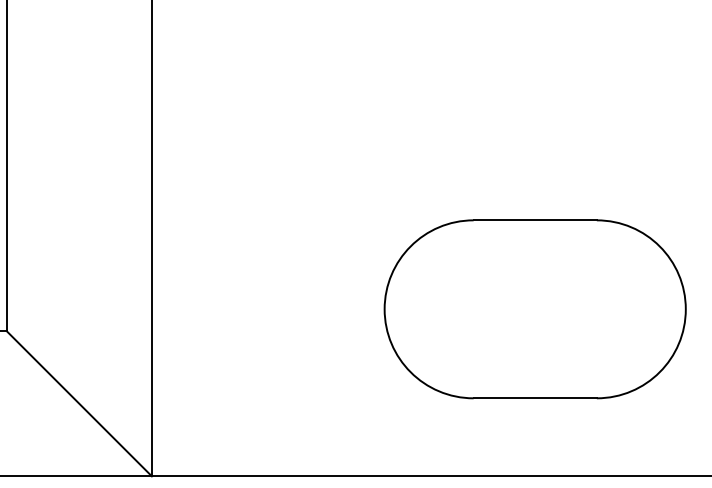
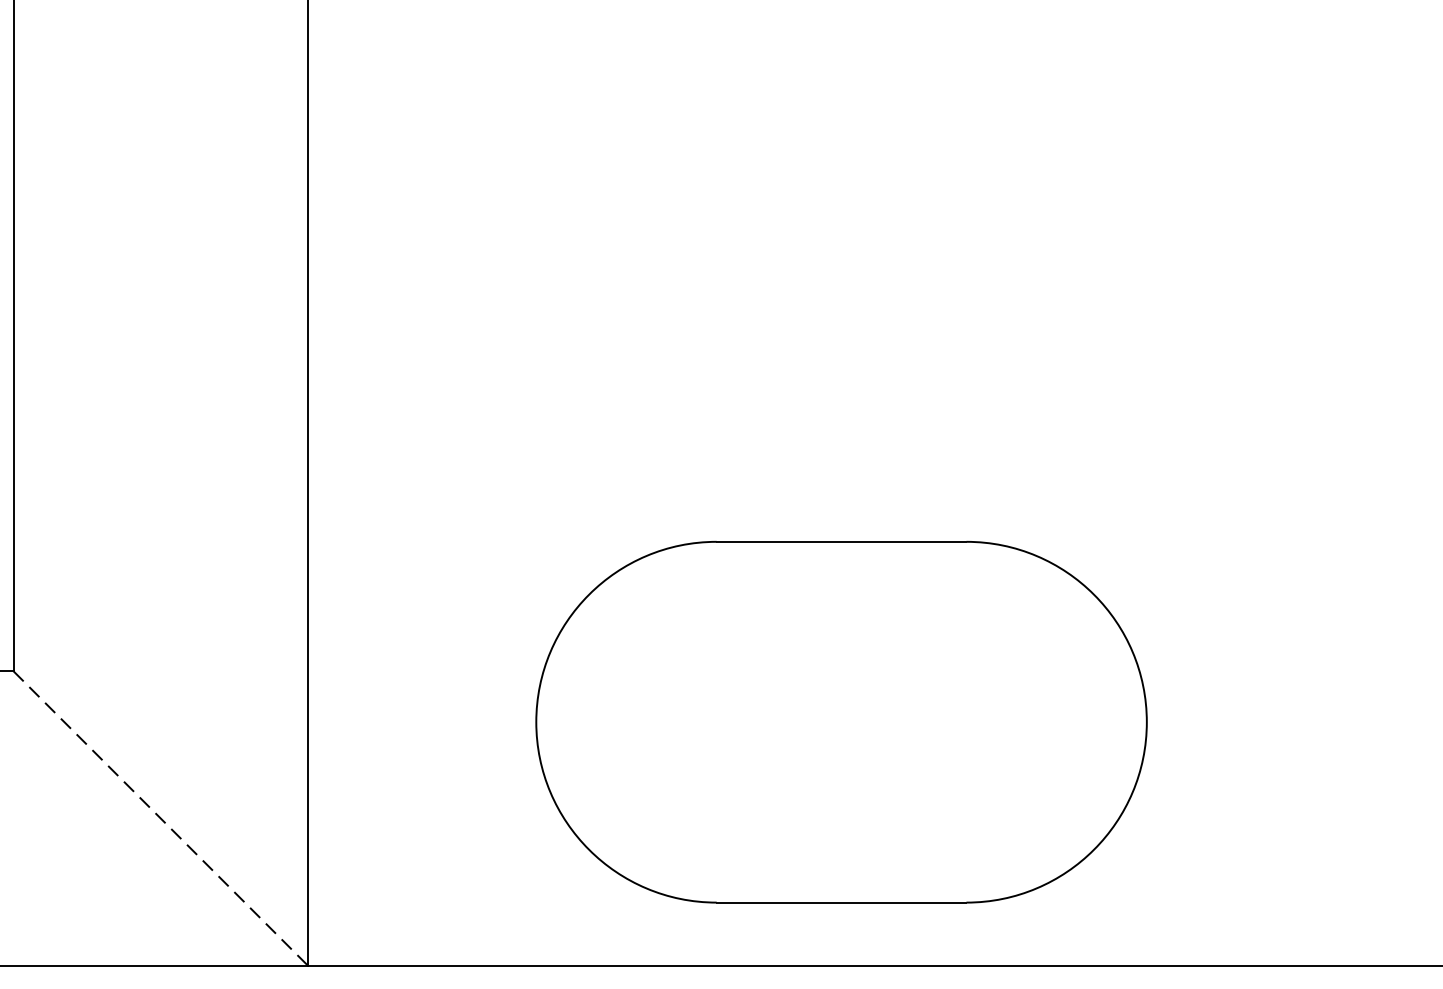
part: (534, 309) -> (840, 722), moved
line: (79, 403) -> (160, 817), solid -> dashed

